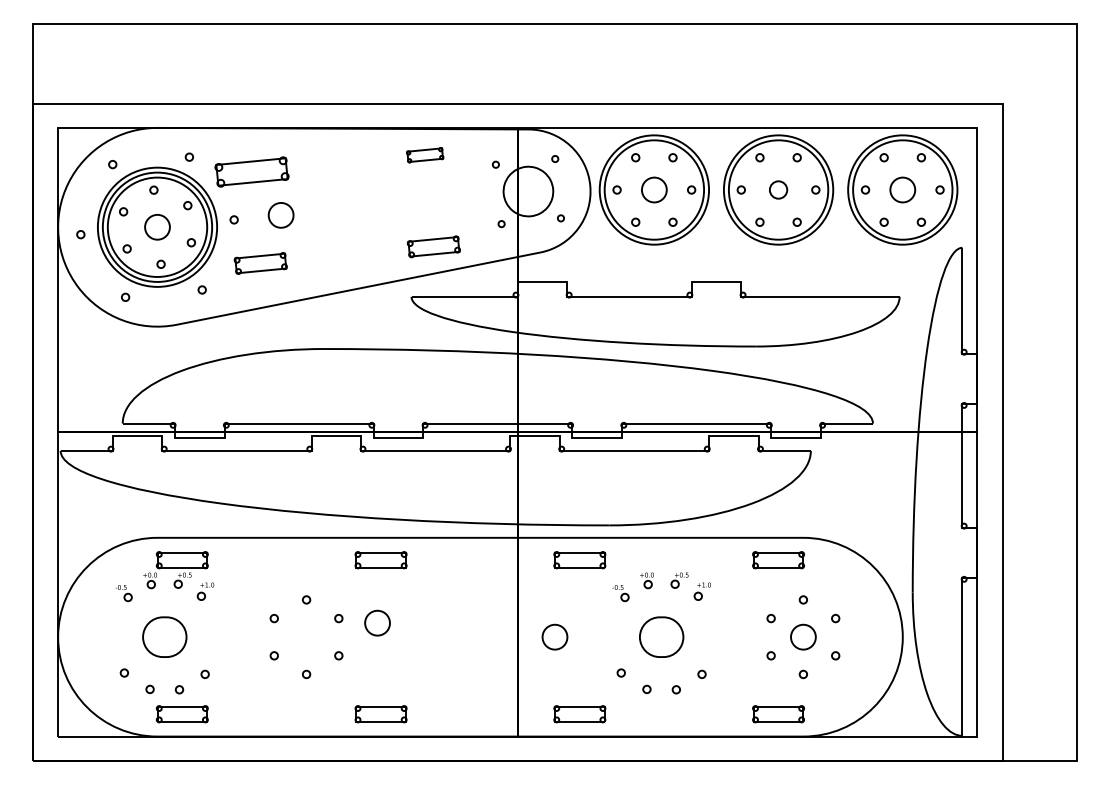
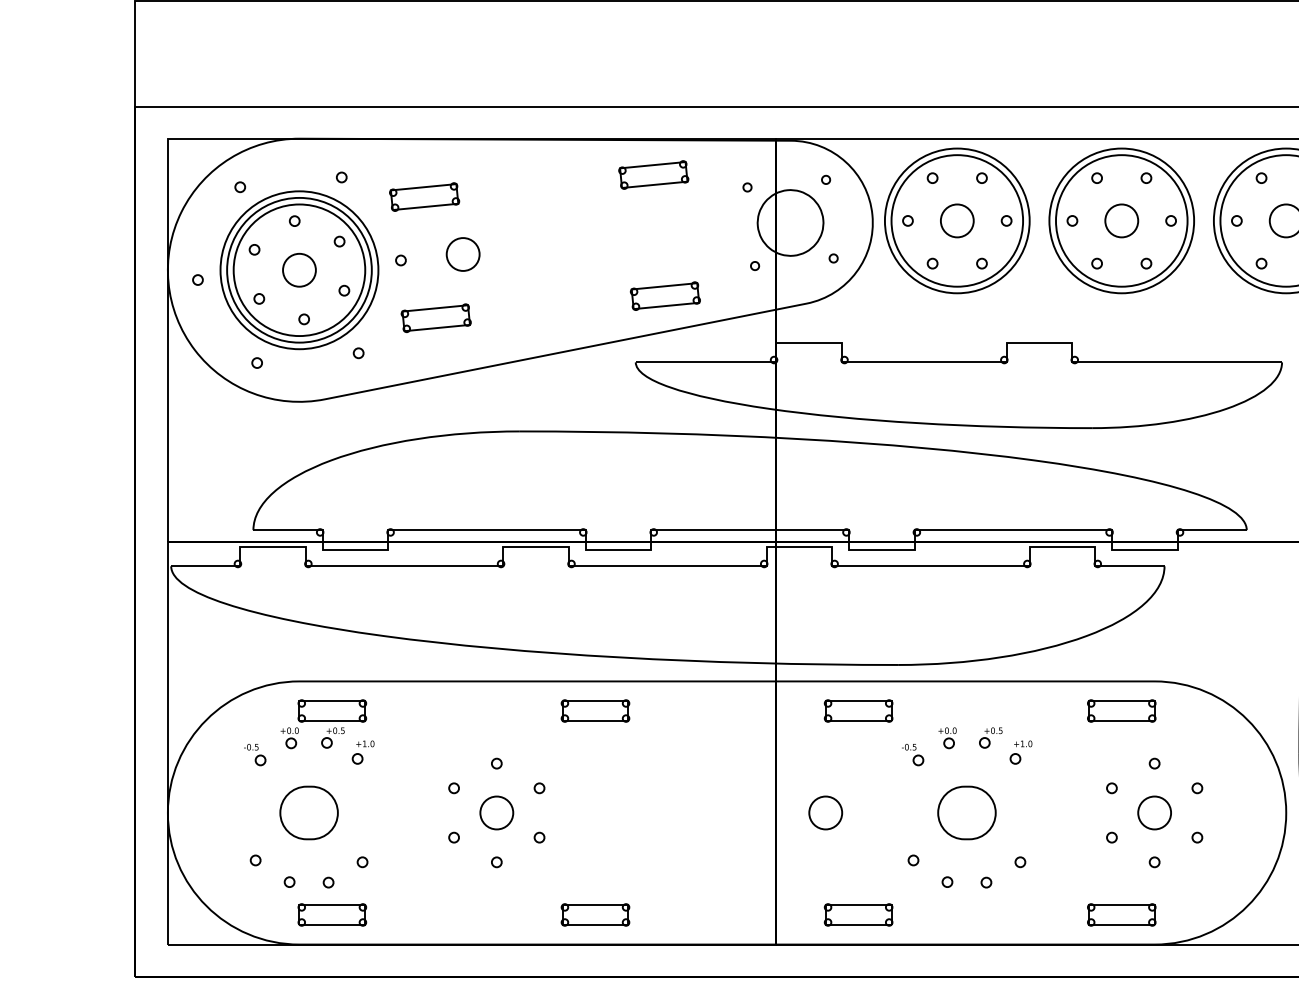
part: (425, 154) -> (654, 173), size x1.43
part: (251, 171) -> (423, 196), size x0.71
circle: (778, 189) -> (1121, 220), size x1.43
circle: (377, 622) -> (496, 812), moved

